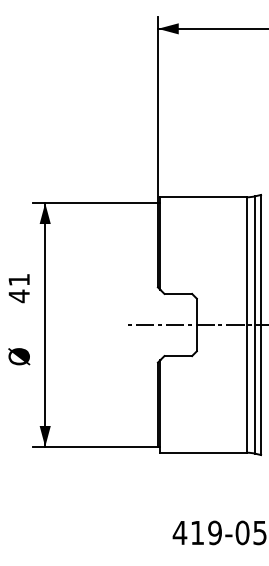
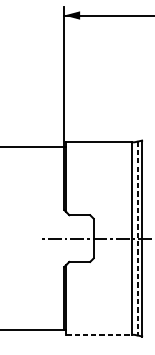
line: (255, 325) -> (137, 238), solid -> dashed
line: (204, 452) -> (99, 334), solid -> dashed

